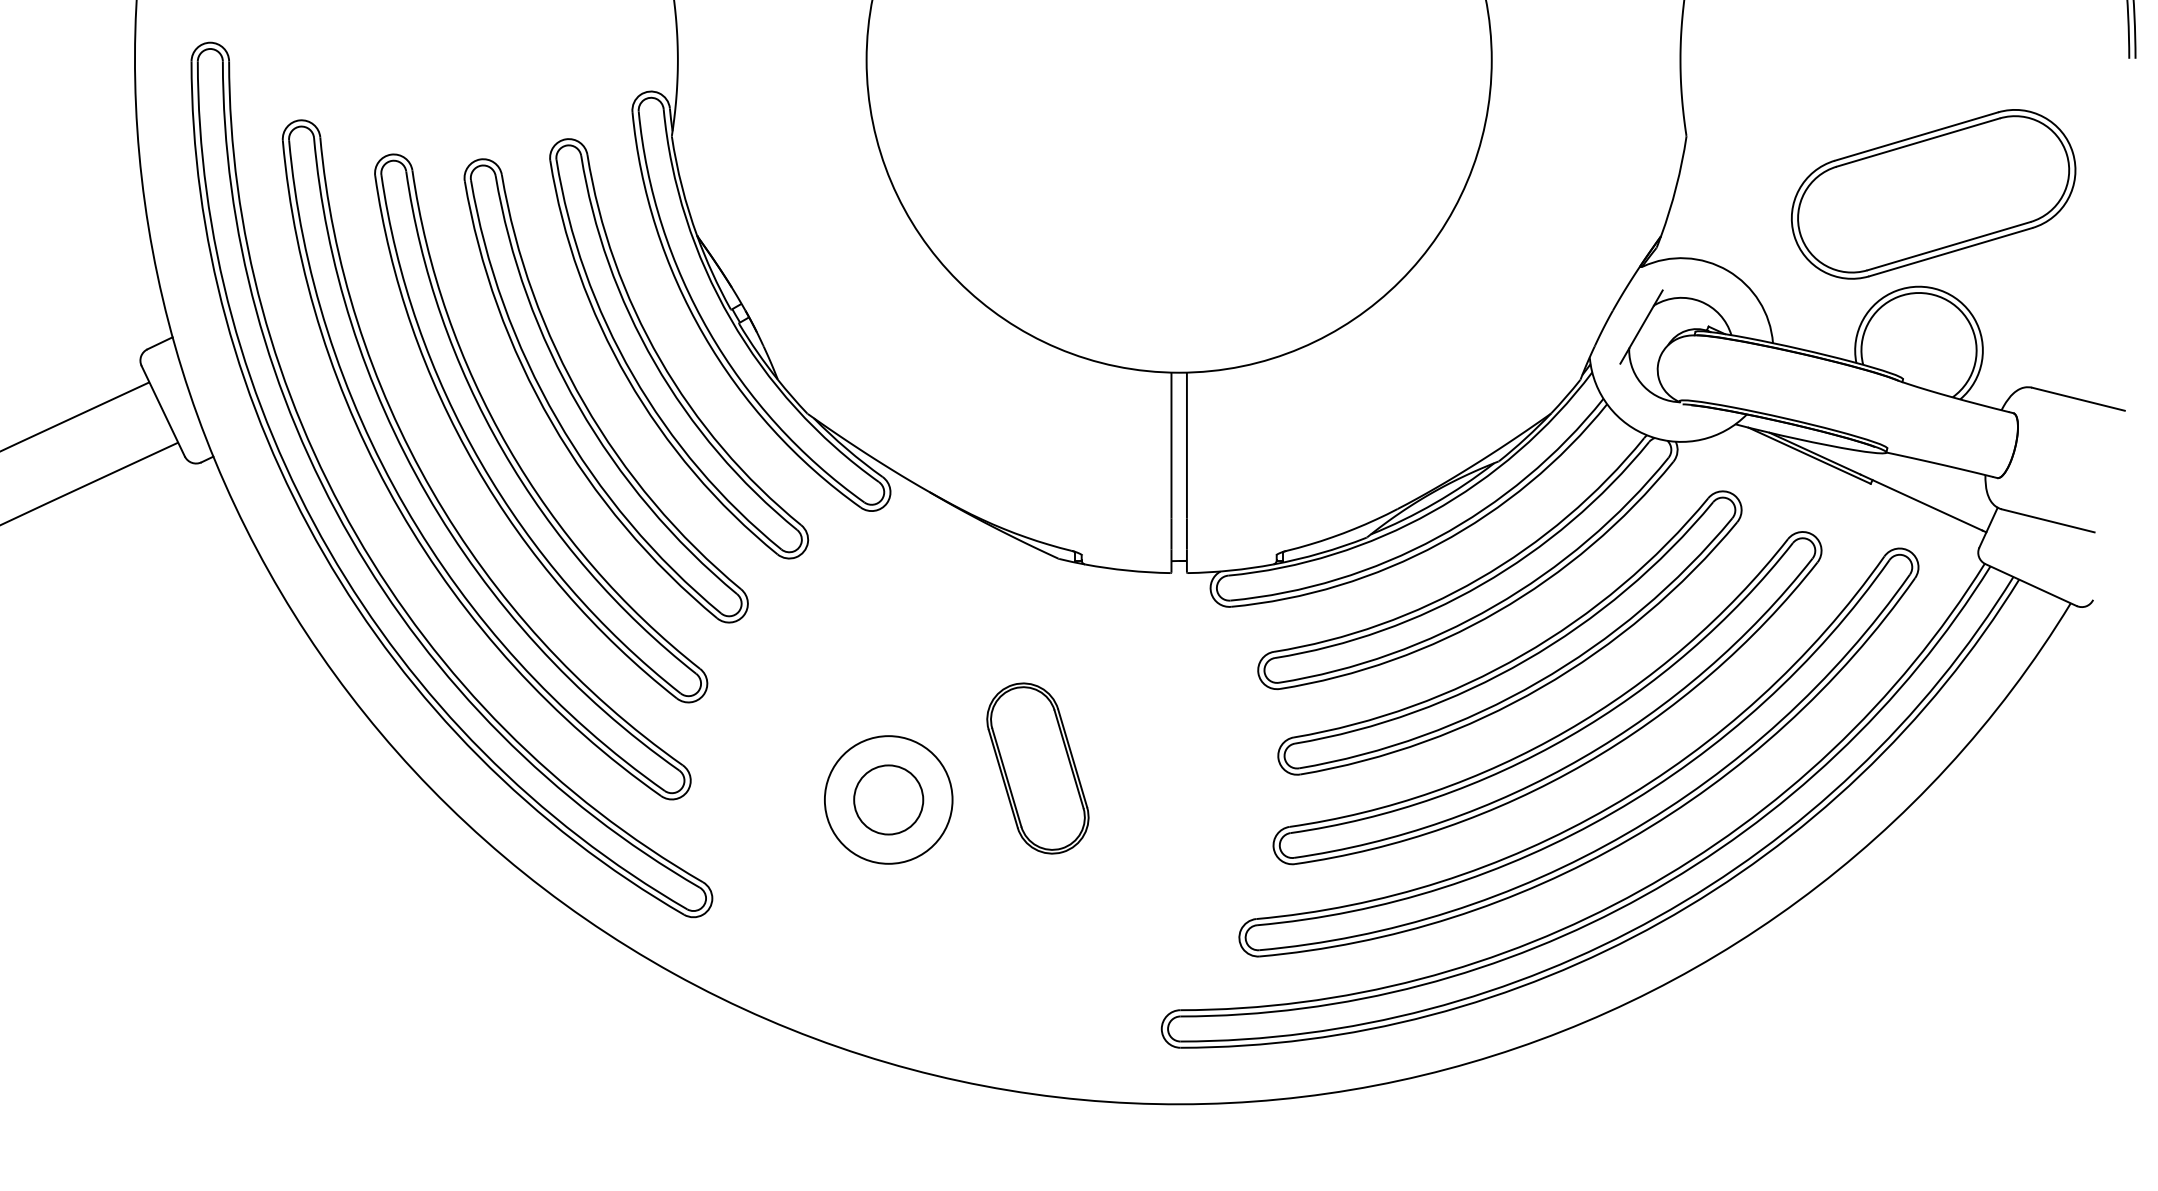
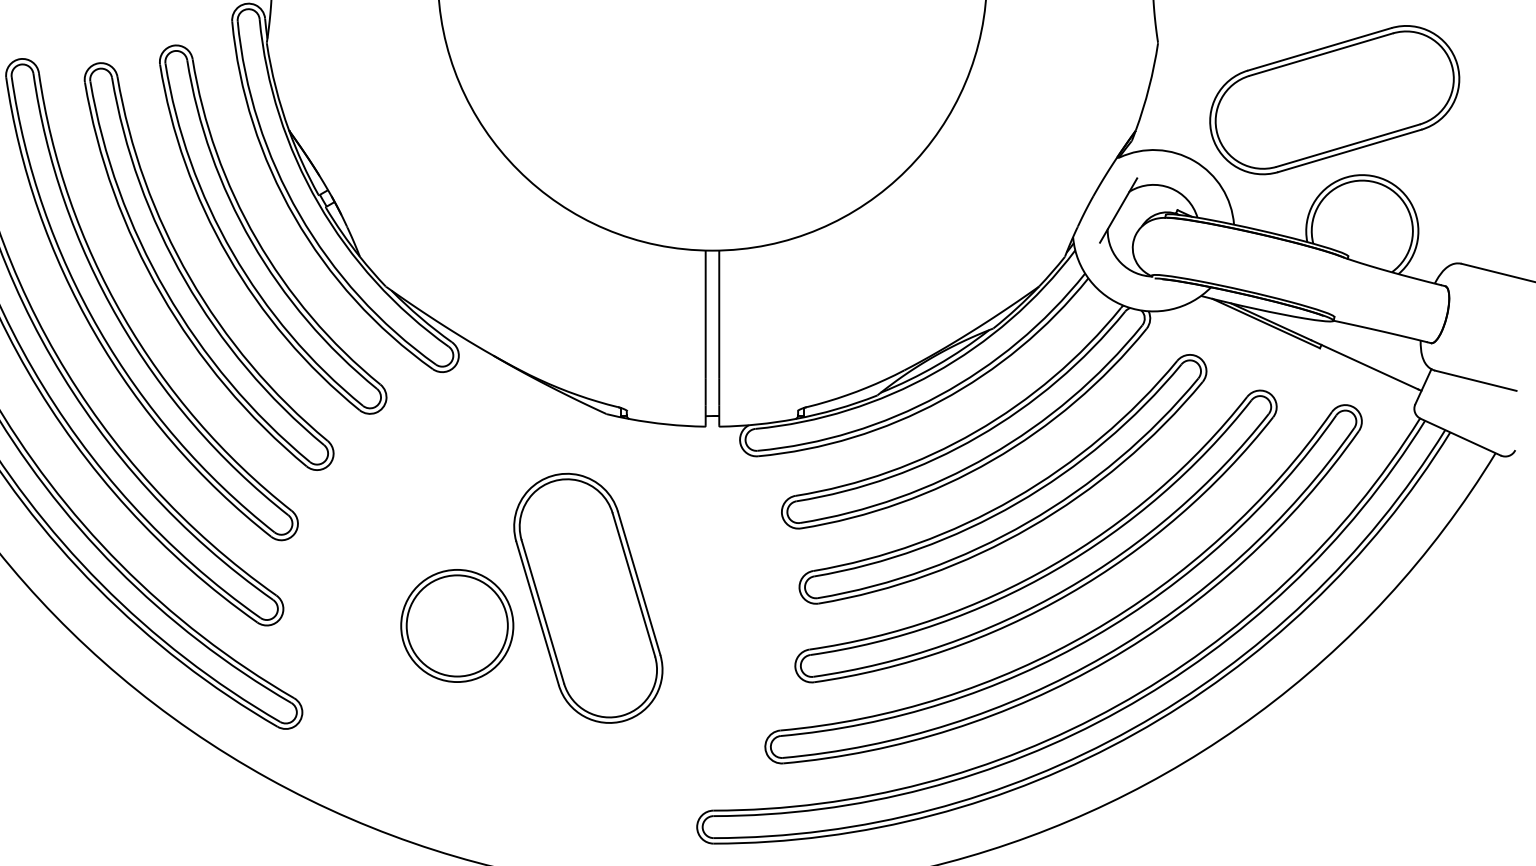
part: (1933, 194) -> (1334, 100), moved
part: (1037, 768) -> (587, 598), size x1.67
circle: (888, 799) -> (457, 625), size x1.67

